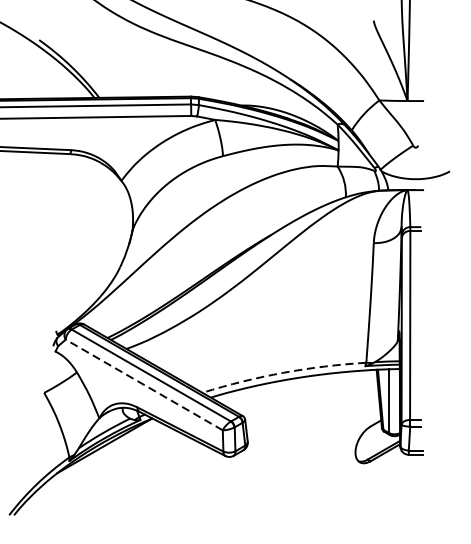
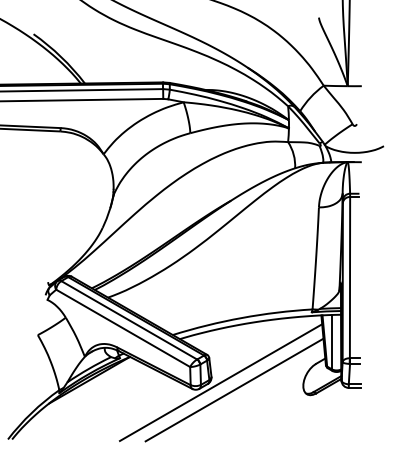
arc: (282, 372) -> (241, 317), dashed -> solid
line: (143, 385) -> (122, 328), dashed -> solid
line: (258, 448) -> (220, 382), added
line: (274, 456) -> (234, 389), added

